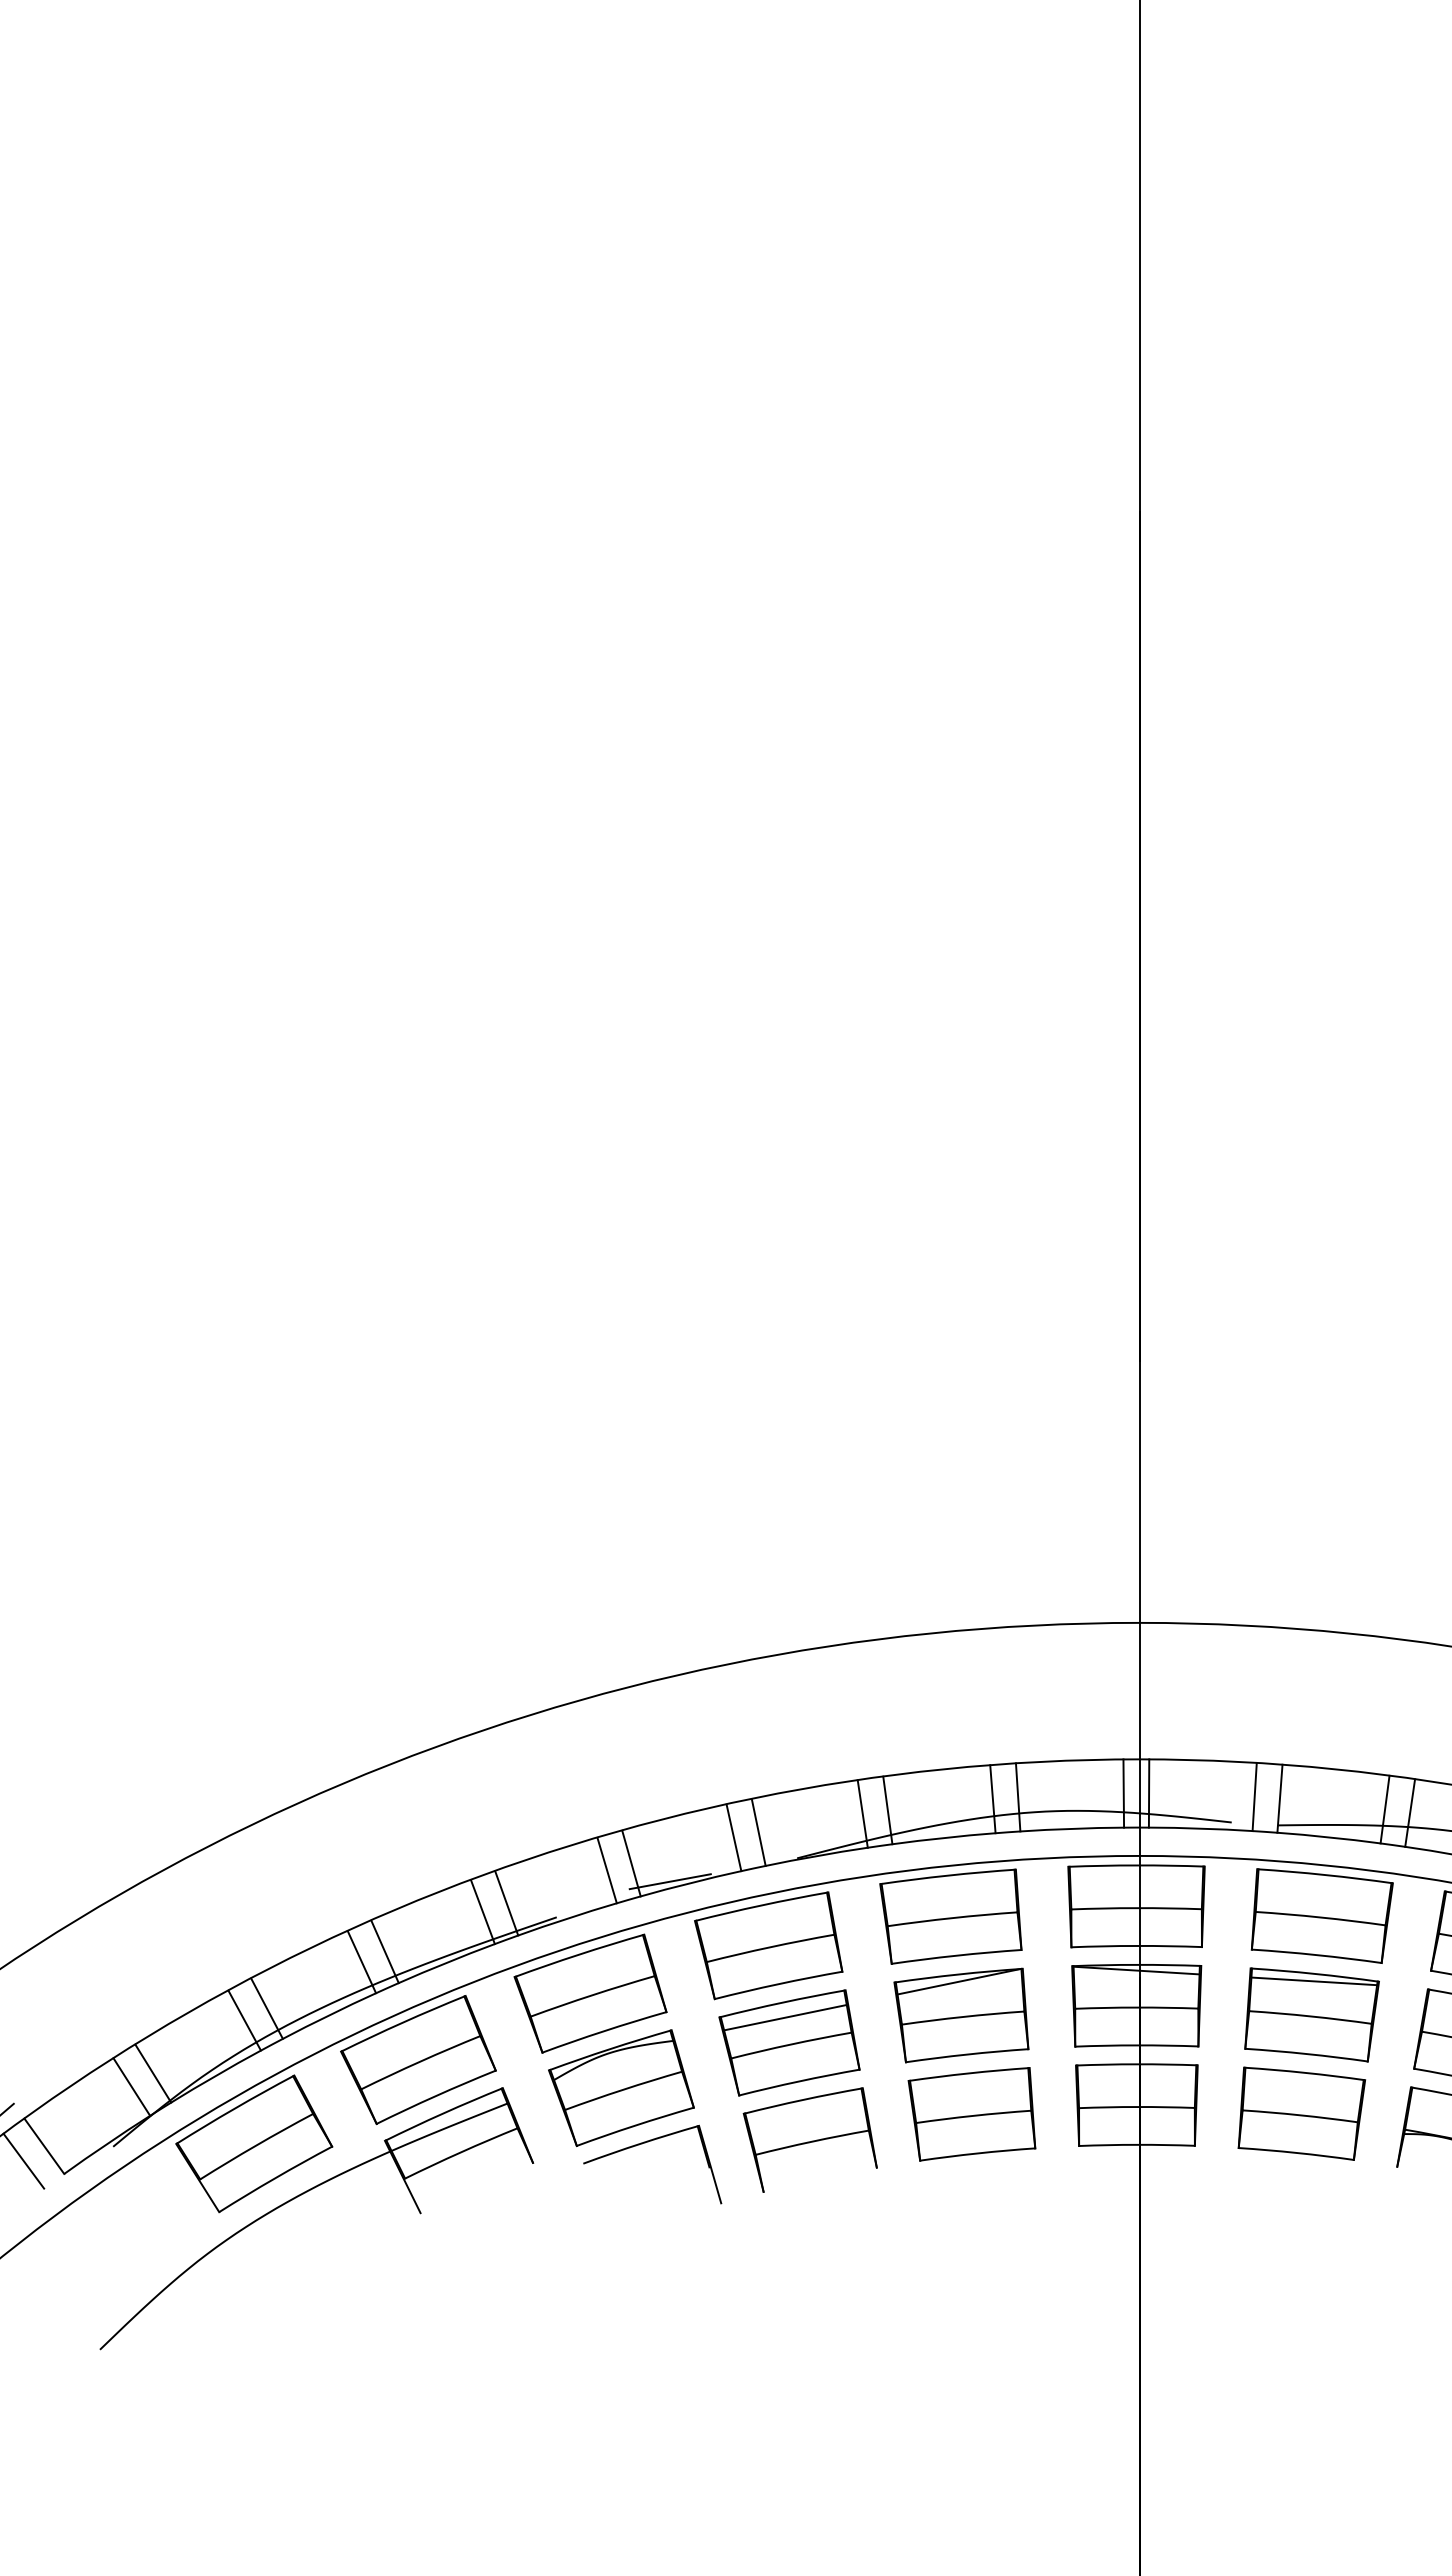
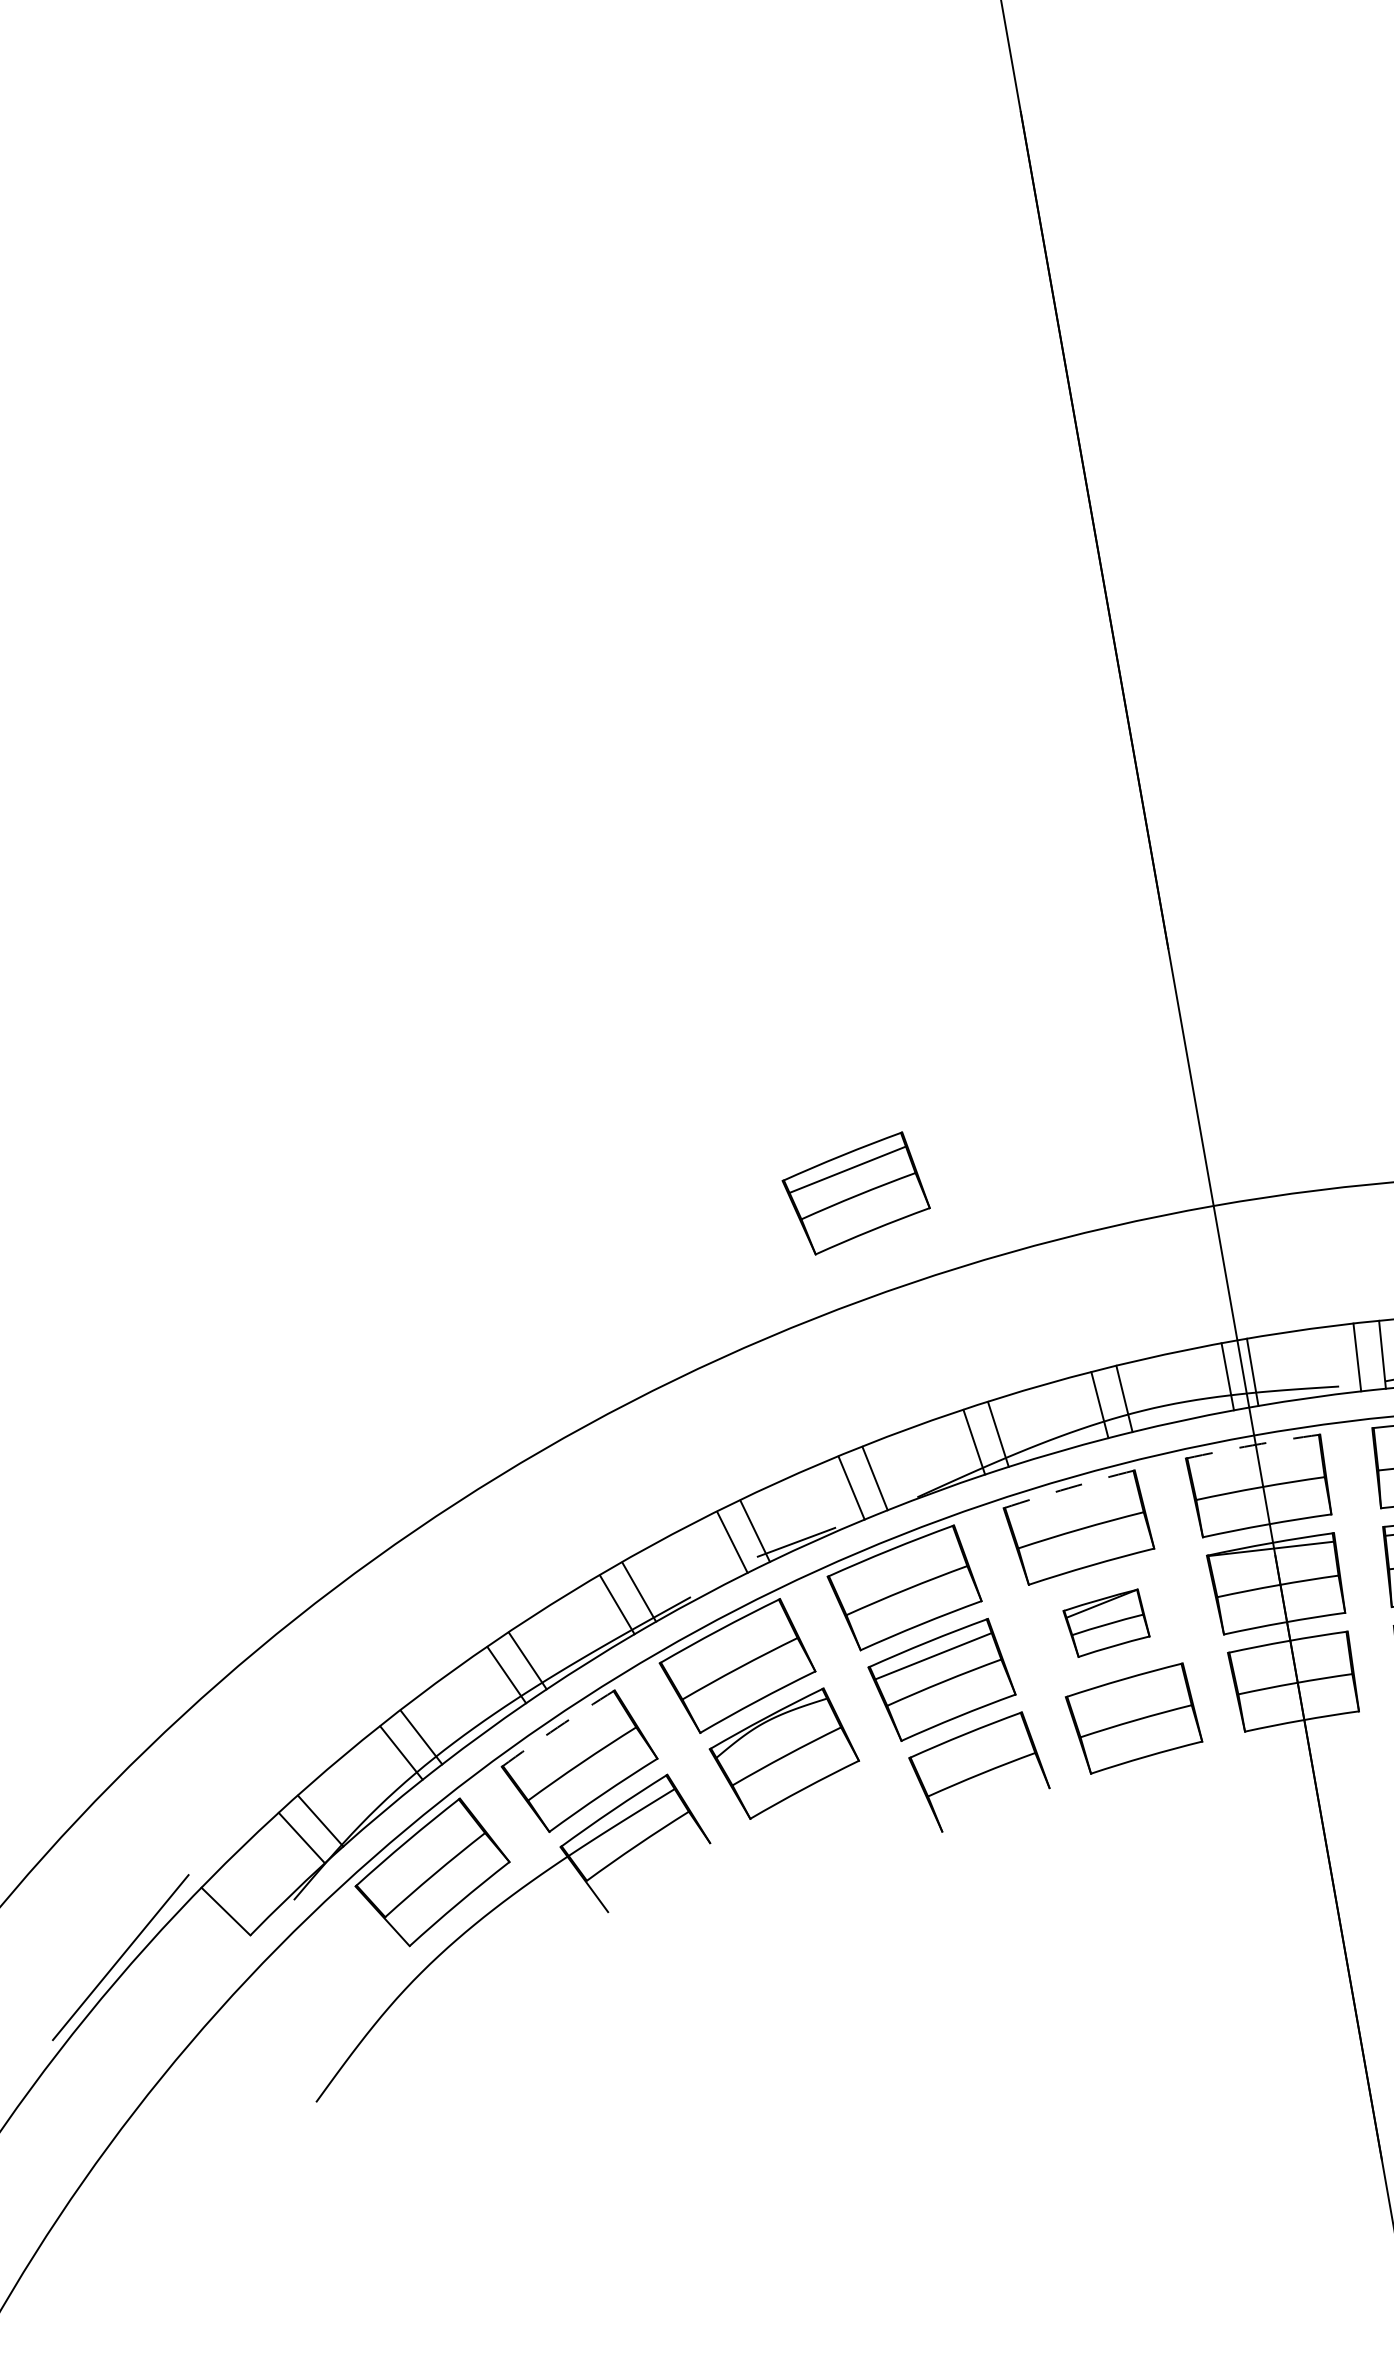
part: (789, 1548) -> (856, 1193), added
arc: (1136, 1865) -> (1252, 1445), solid -> dashed
arc: (947, 1875) -> (1068, 1488), solid -> dashed
part: (961, 2015) -> (1106, 1623), size x0.6
arc: (402, 2022) -> (557, 1727), solid -> dashed
part: (645, 2143) -> (817, 1804), removed
line: (23, 2160) -> (207, 1929), removed

